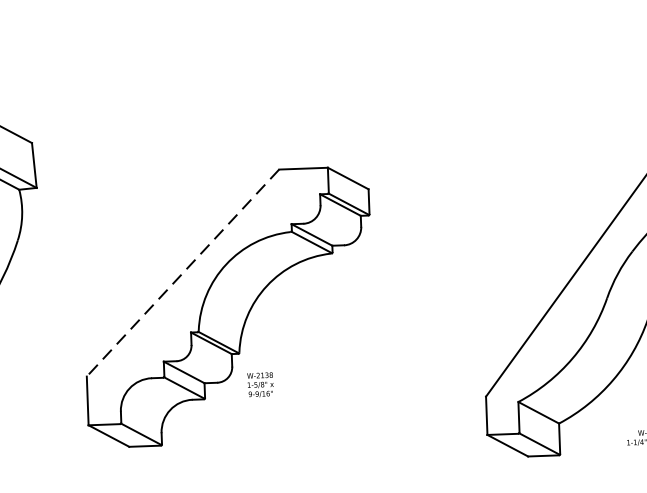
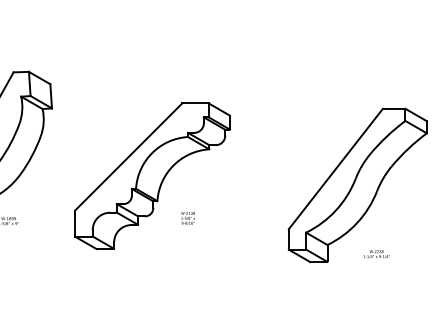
line: (182, 272) -> (128, 156), dashed -> solid
text: (259, 385) -> (187, 218), moved

